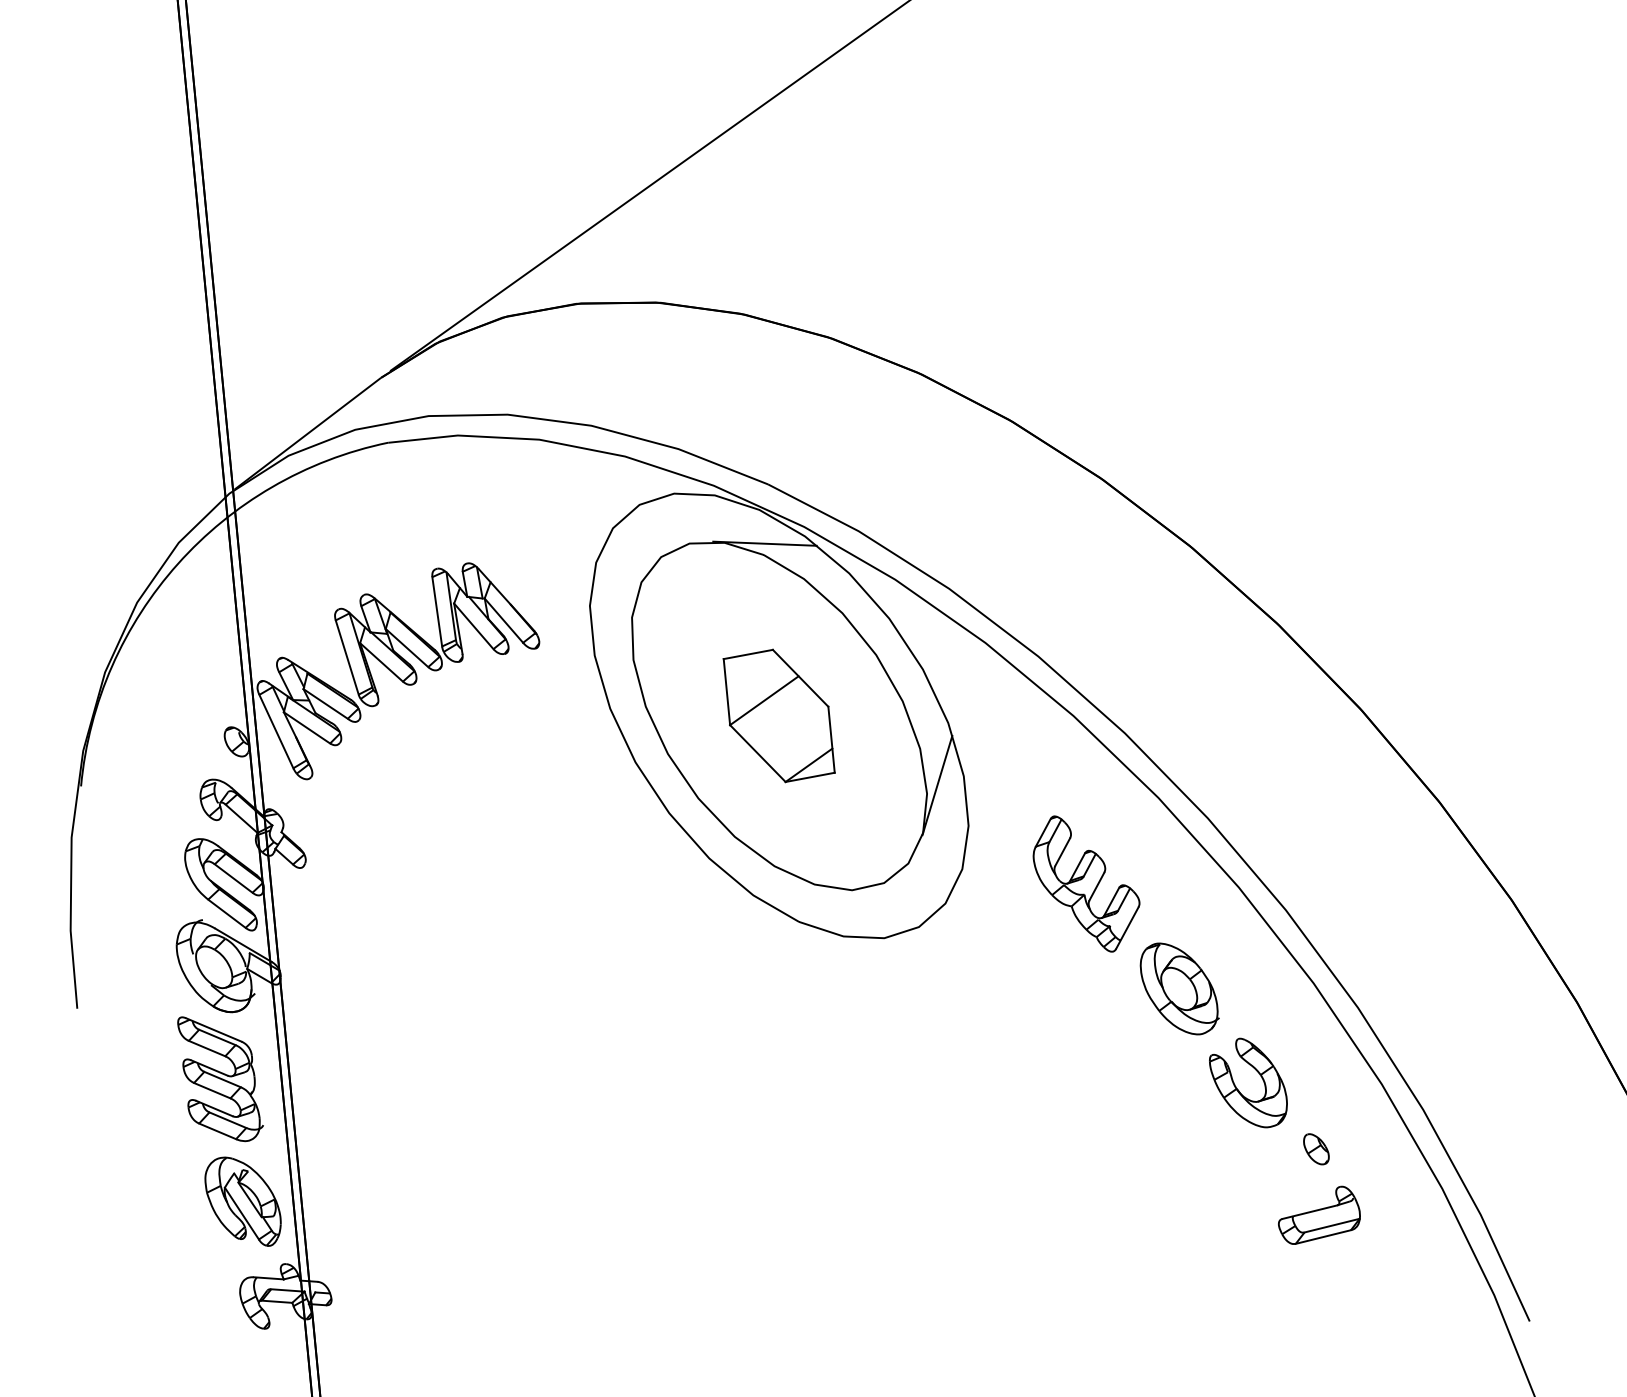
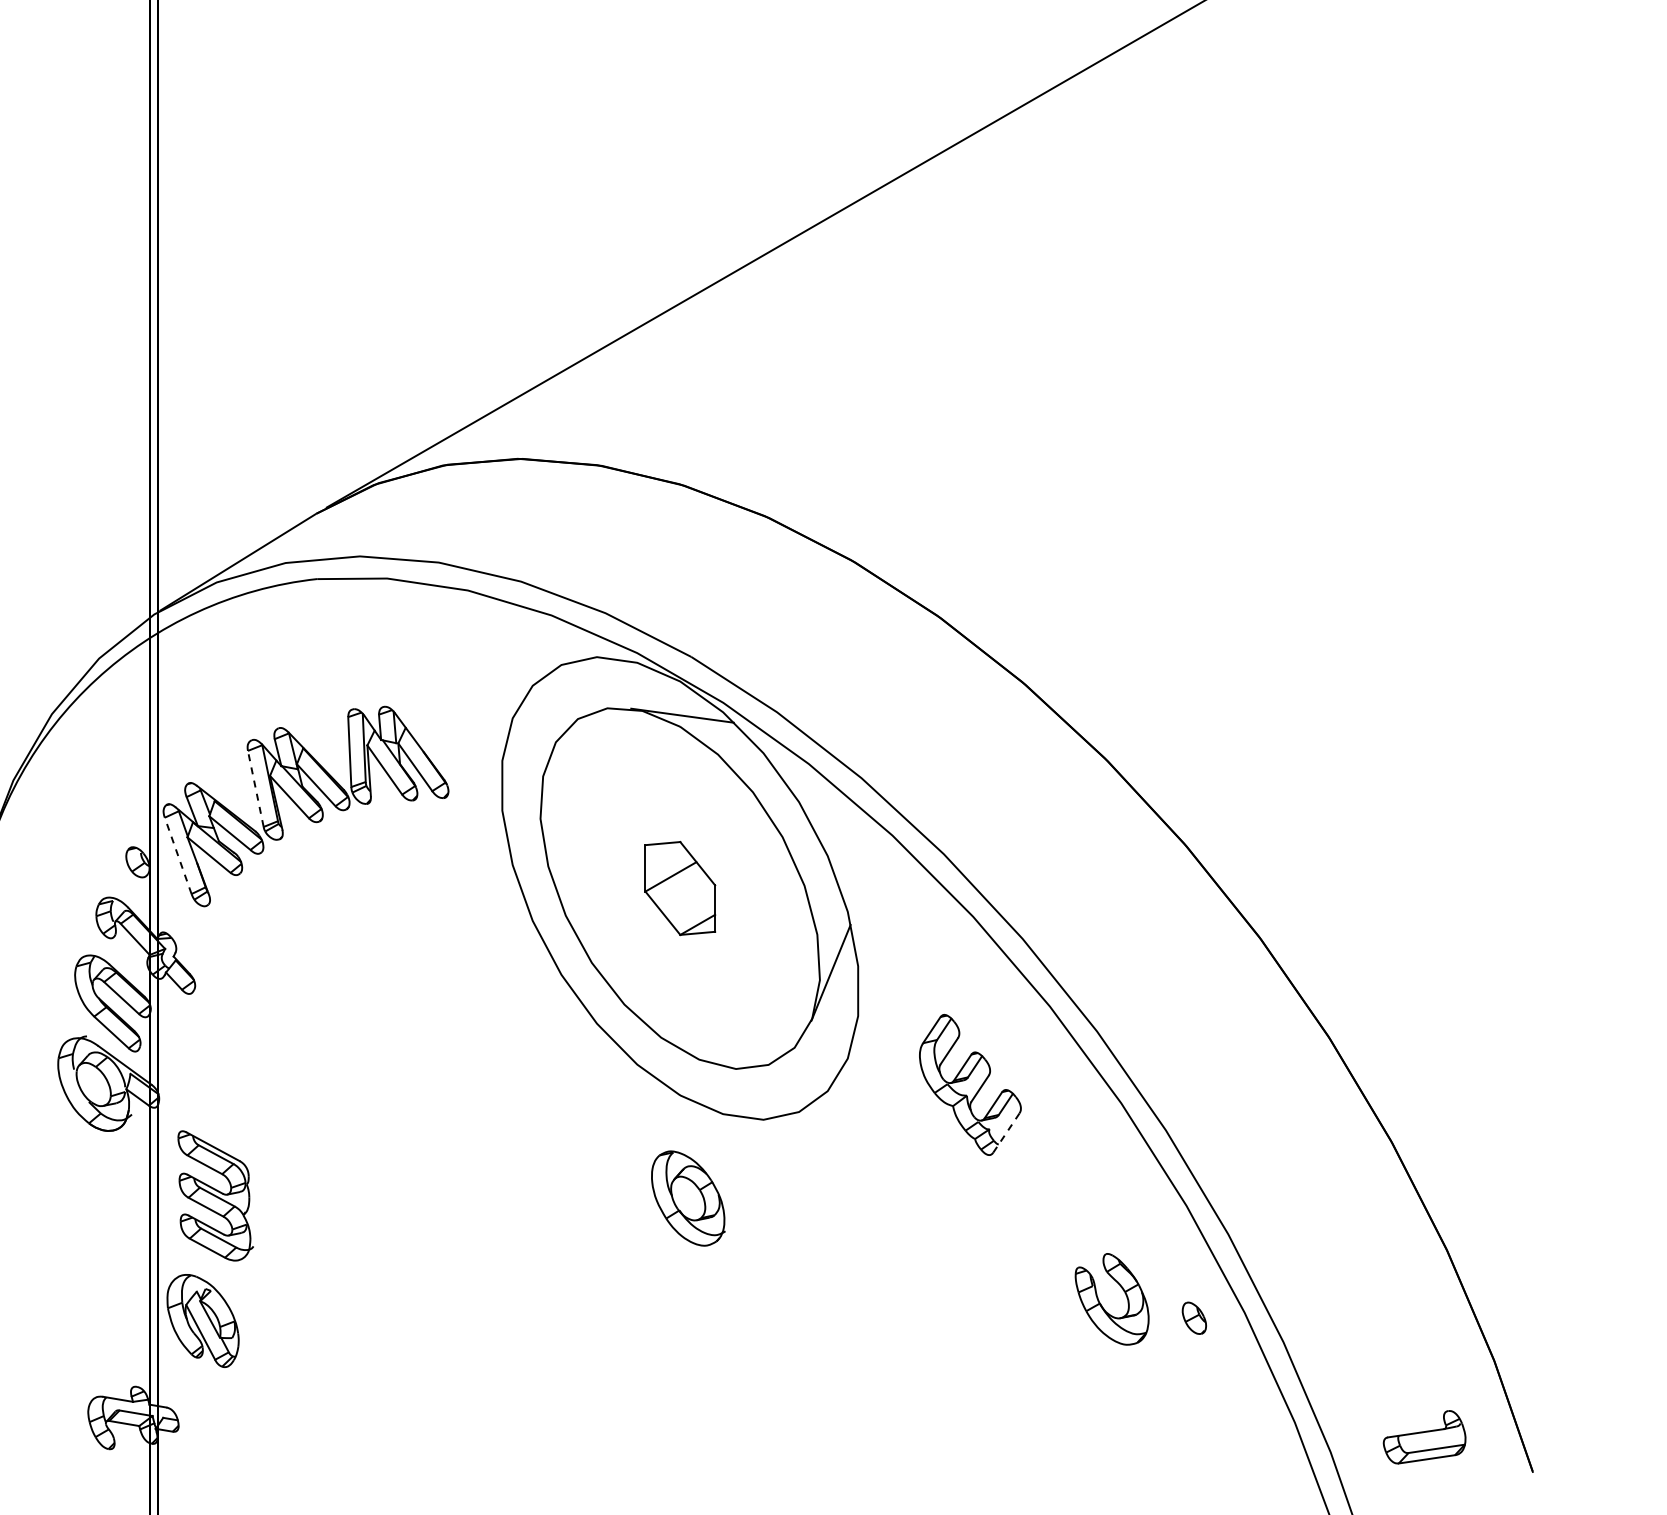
line: (346, 657) -> (255, 788), solid -> dashed
part: (779, 715) -> (680, 888), size x0.7
line: (276, 731) -> (178, 855), solid -> dashed
line: (1127, 928) -> (1006, 1133), solid -> dashed
part: (1179, 988) -> (688, 1198), moved
part: (220, 1078) -> (215, 1195), moved
part: (1315, 1148) -> (1193, 1317), moved
part: (242, 1201) -> (202, 1320), moved
part: (1318, 1215) -> (1424, 1437), moved

